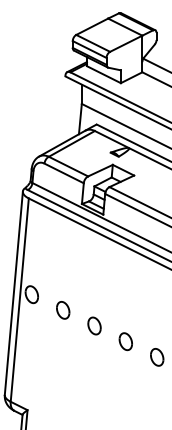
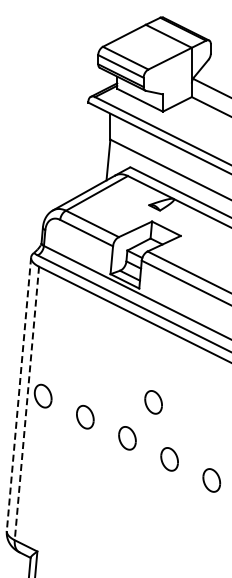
line: (13, 293) -> (18, 394), solid -> dashed
part: (113, 299) -> (153, 402), added
line: (19, 300) -> (26, 403), solid -> dashed

